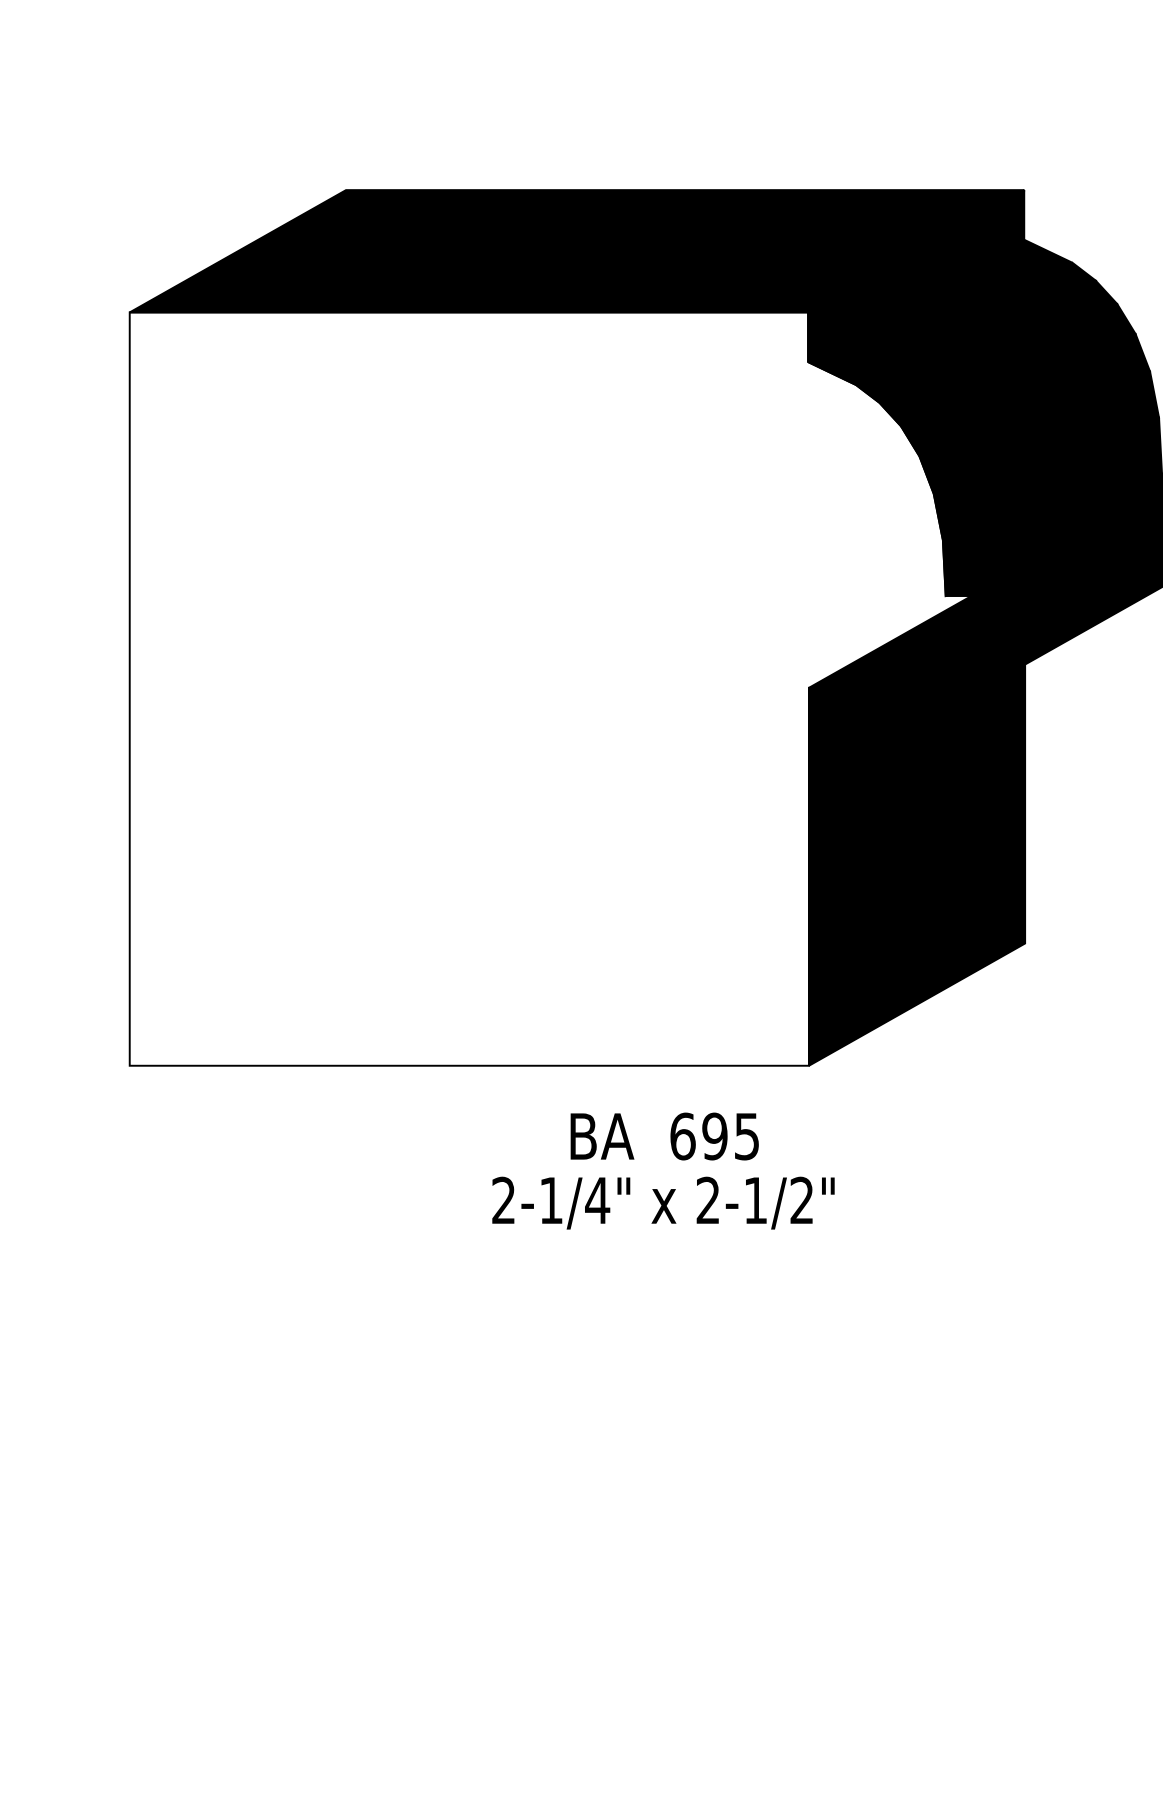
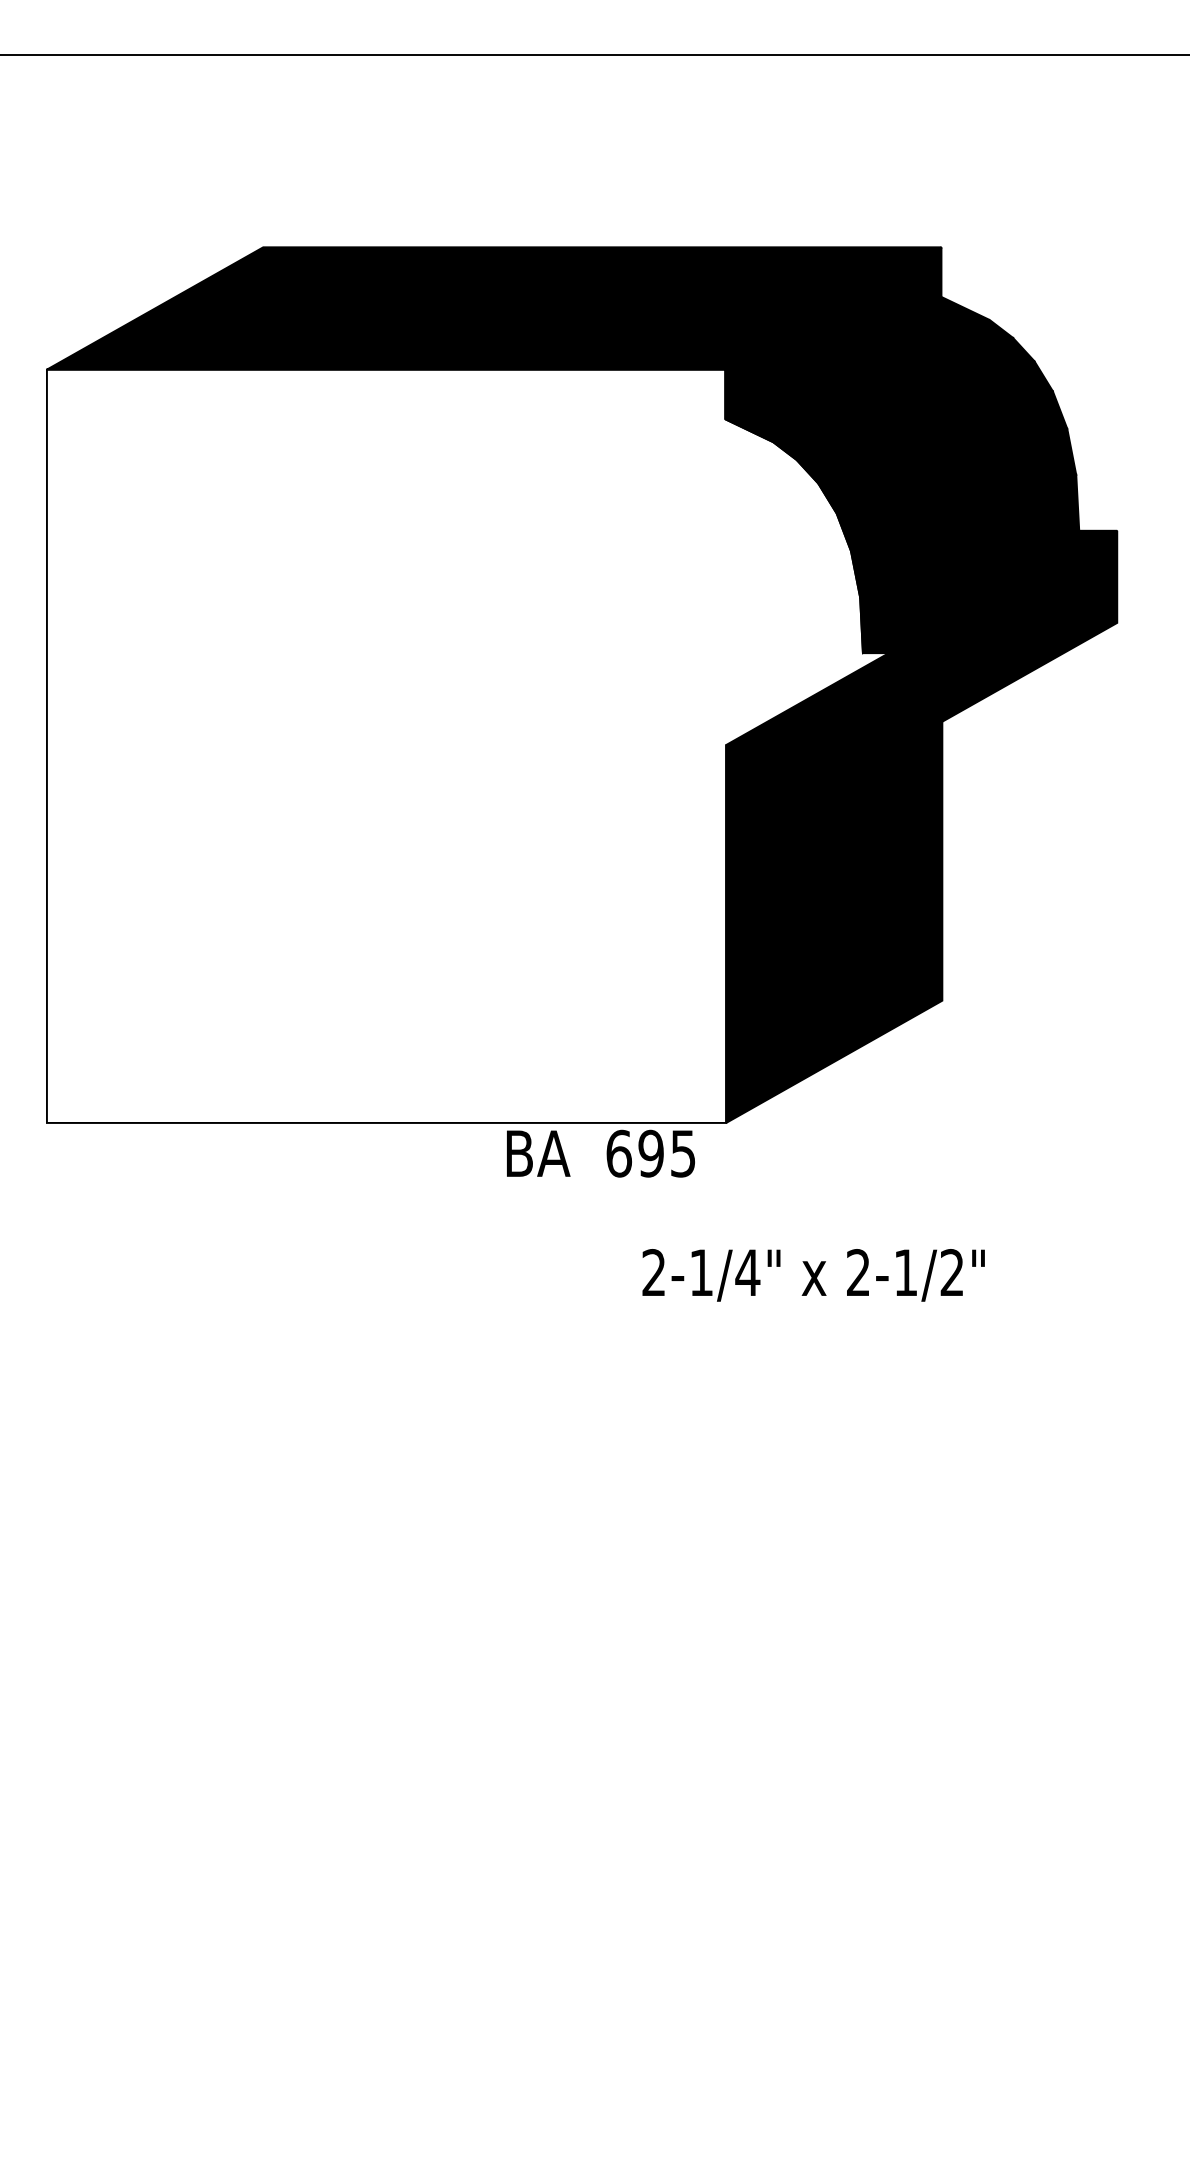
text: (664, 1136) -> (600, 1153), moved
text: (663, 1203) -> (813, 1275), moved

